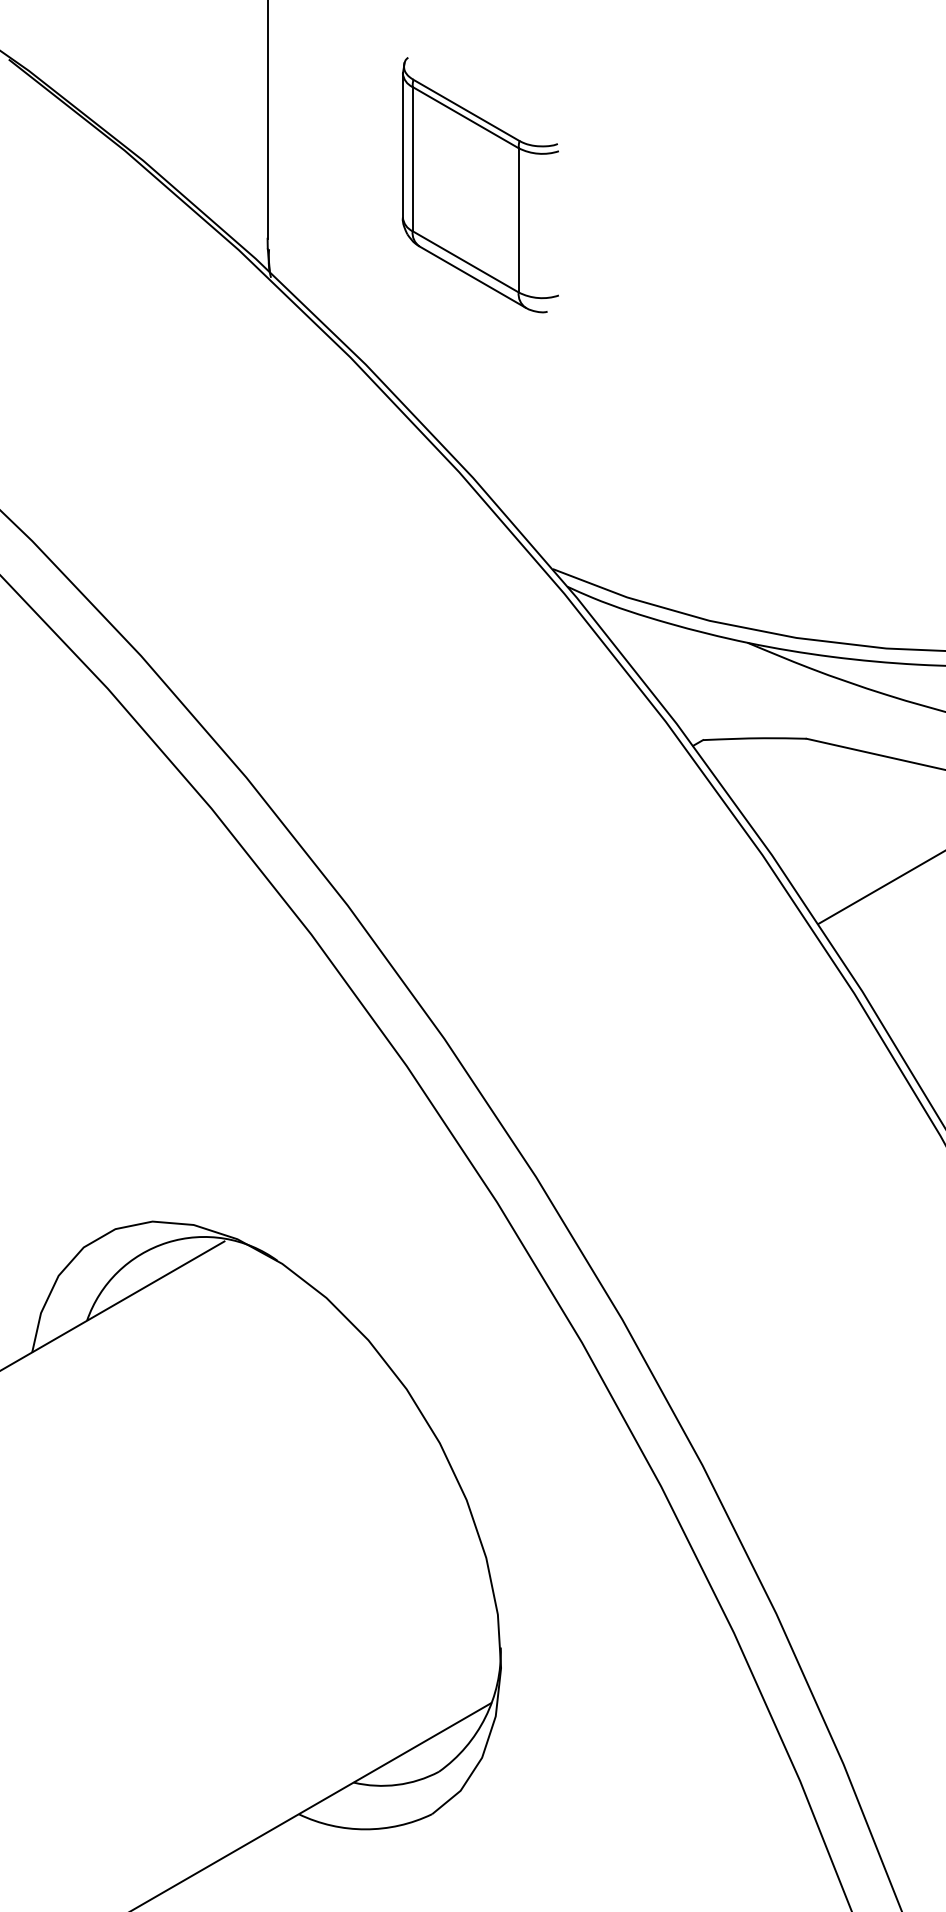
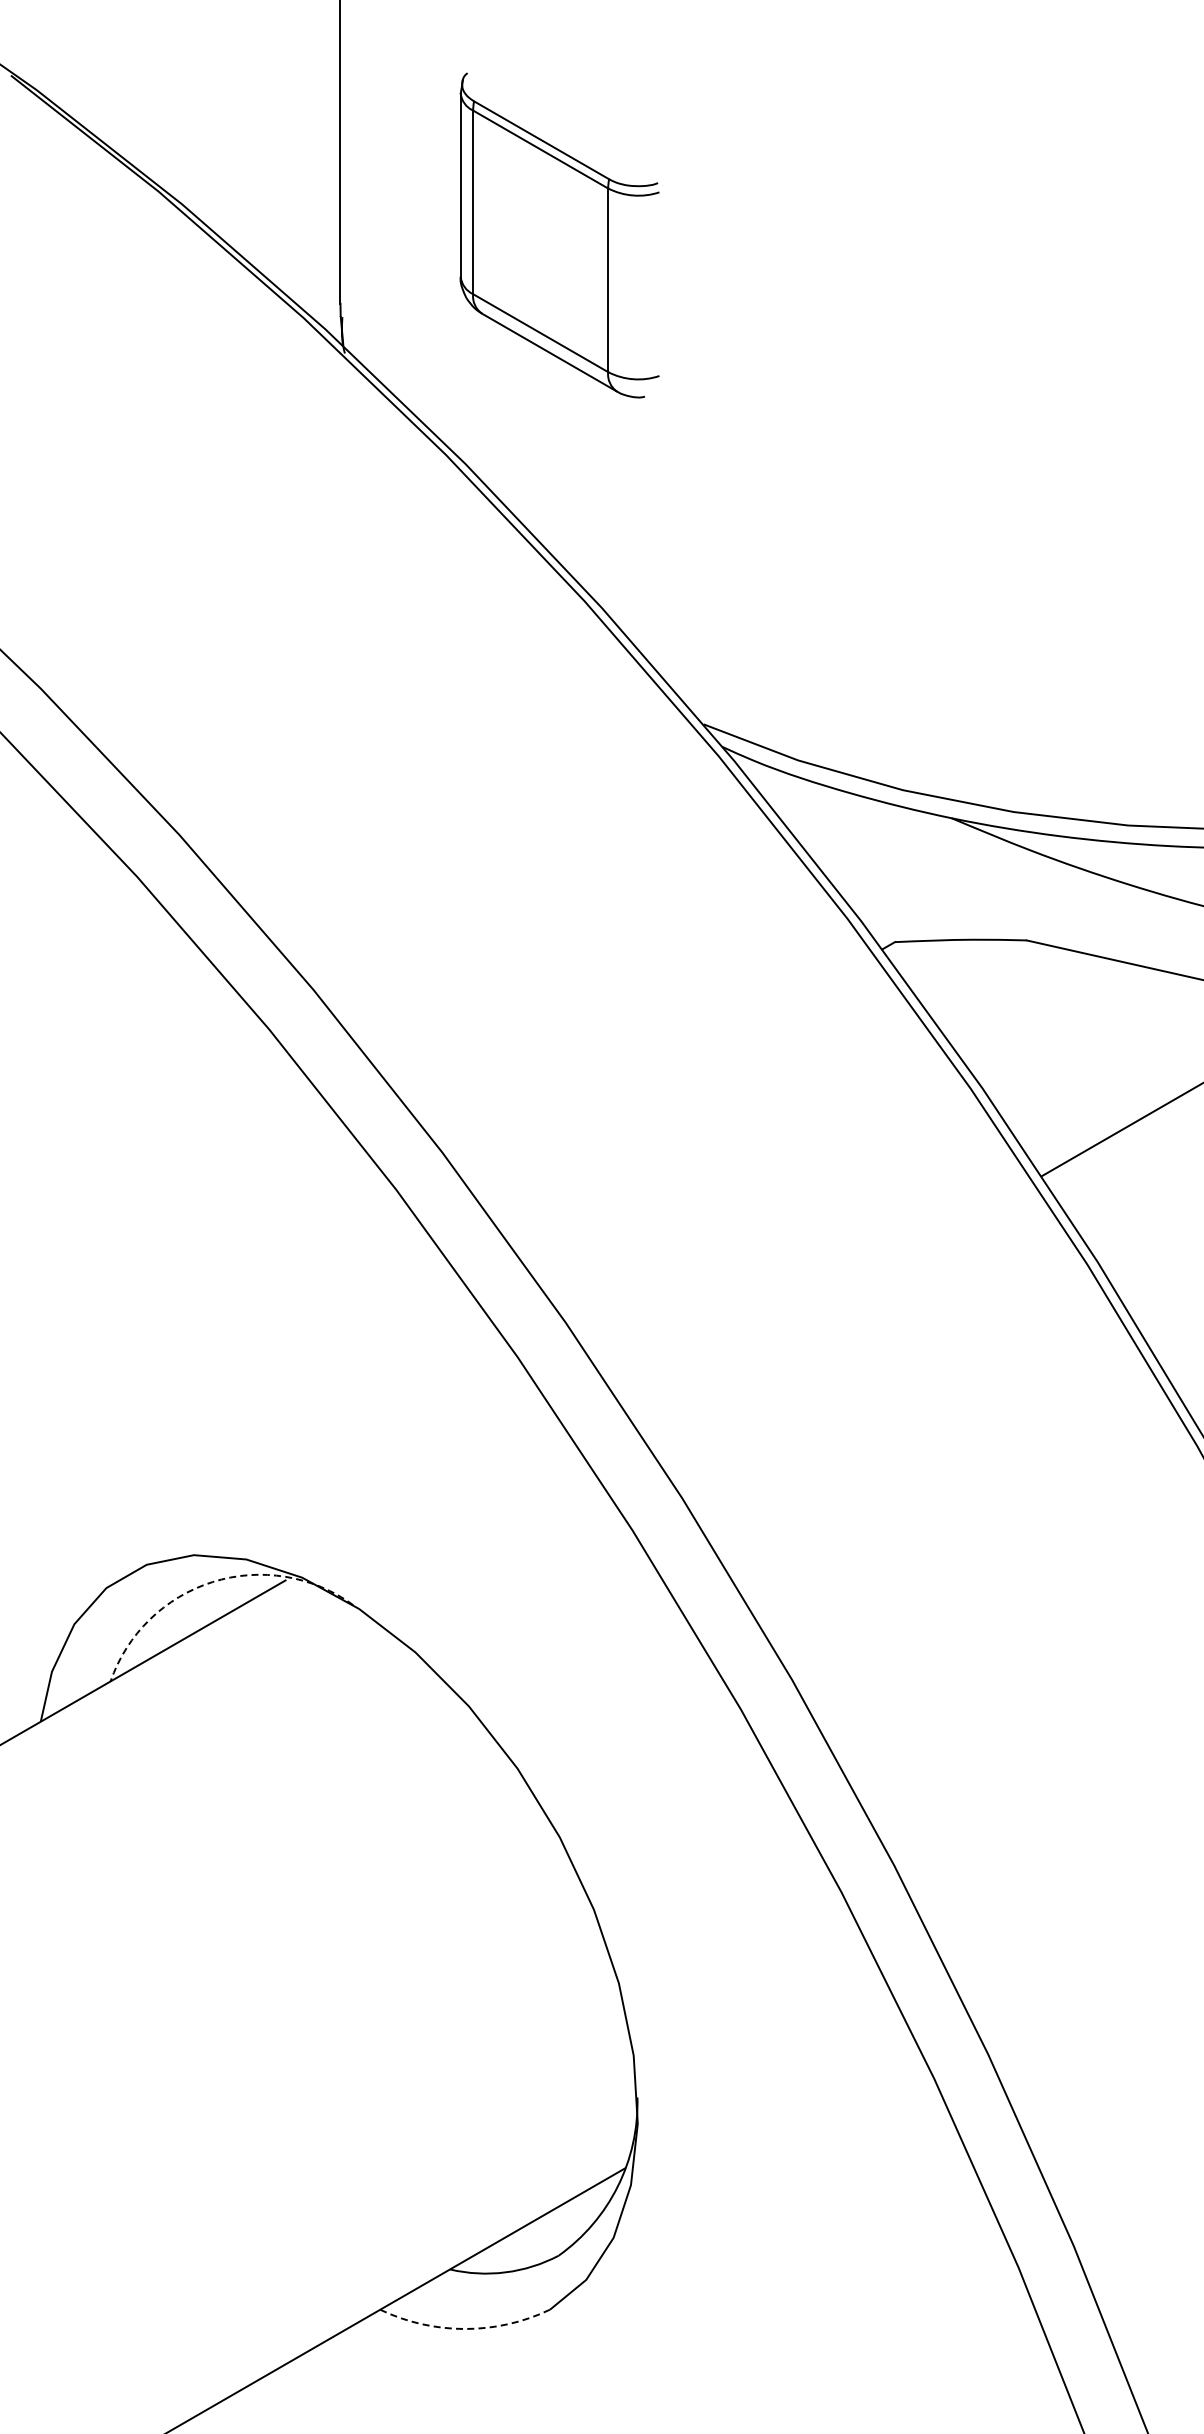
part: (480, 185) -> (559, 235), moved
arc: (167, 1243) -> (212, 1582), solid -> dashed
arc: (365, 1829) -> (465, 2329), solid -> dashed

